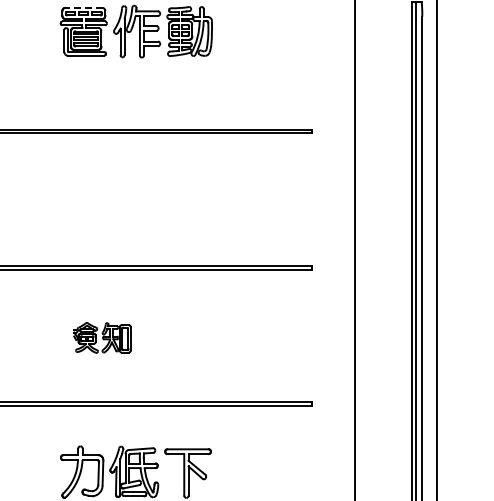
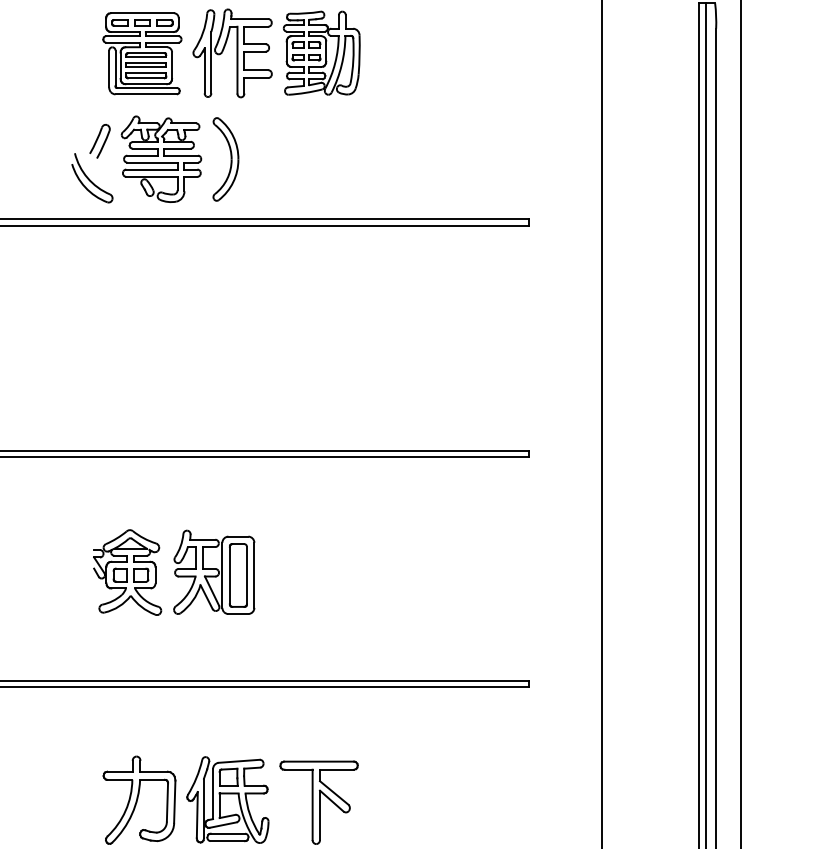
line: (83, 7) -> (141, 12), dashed -> solid
part: (91, 93) -> (155, 158), added
part: (102, 337) -> (173, 572), size x1.67

